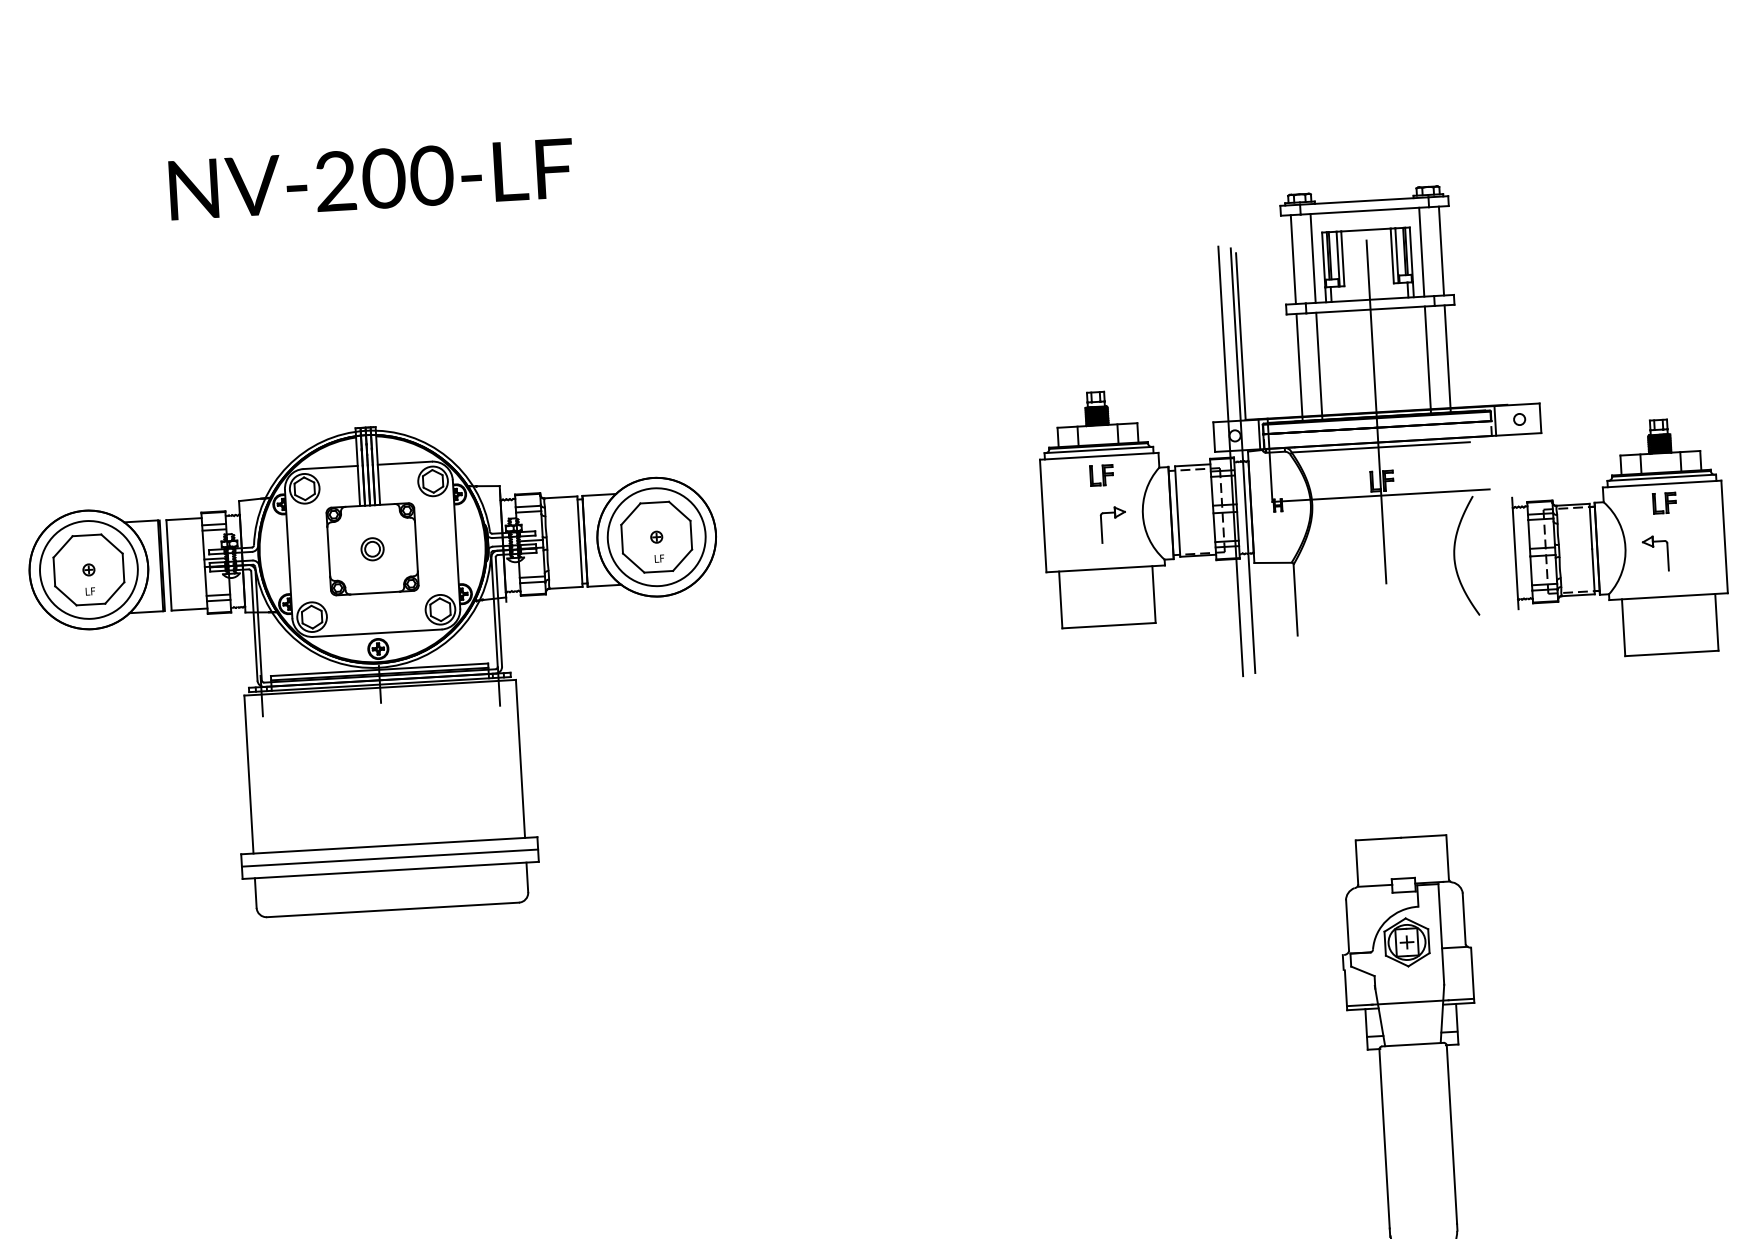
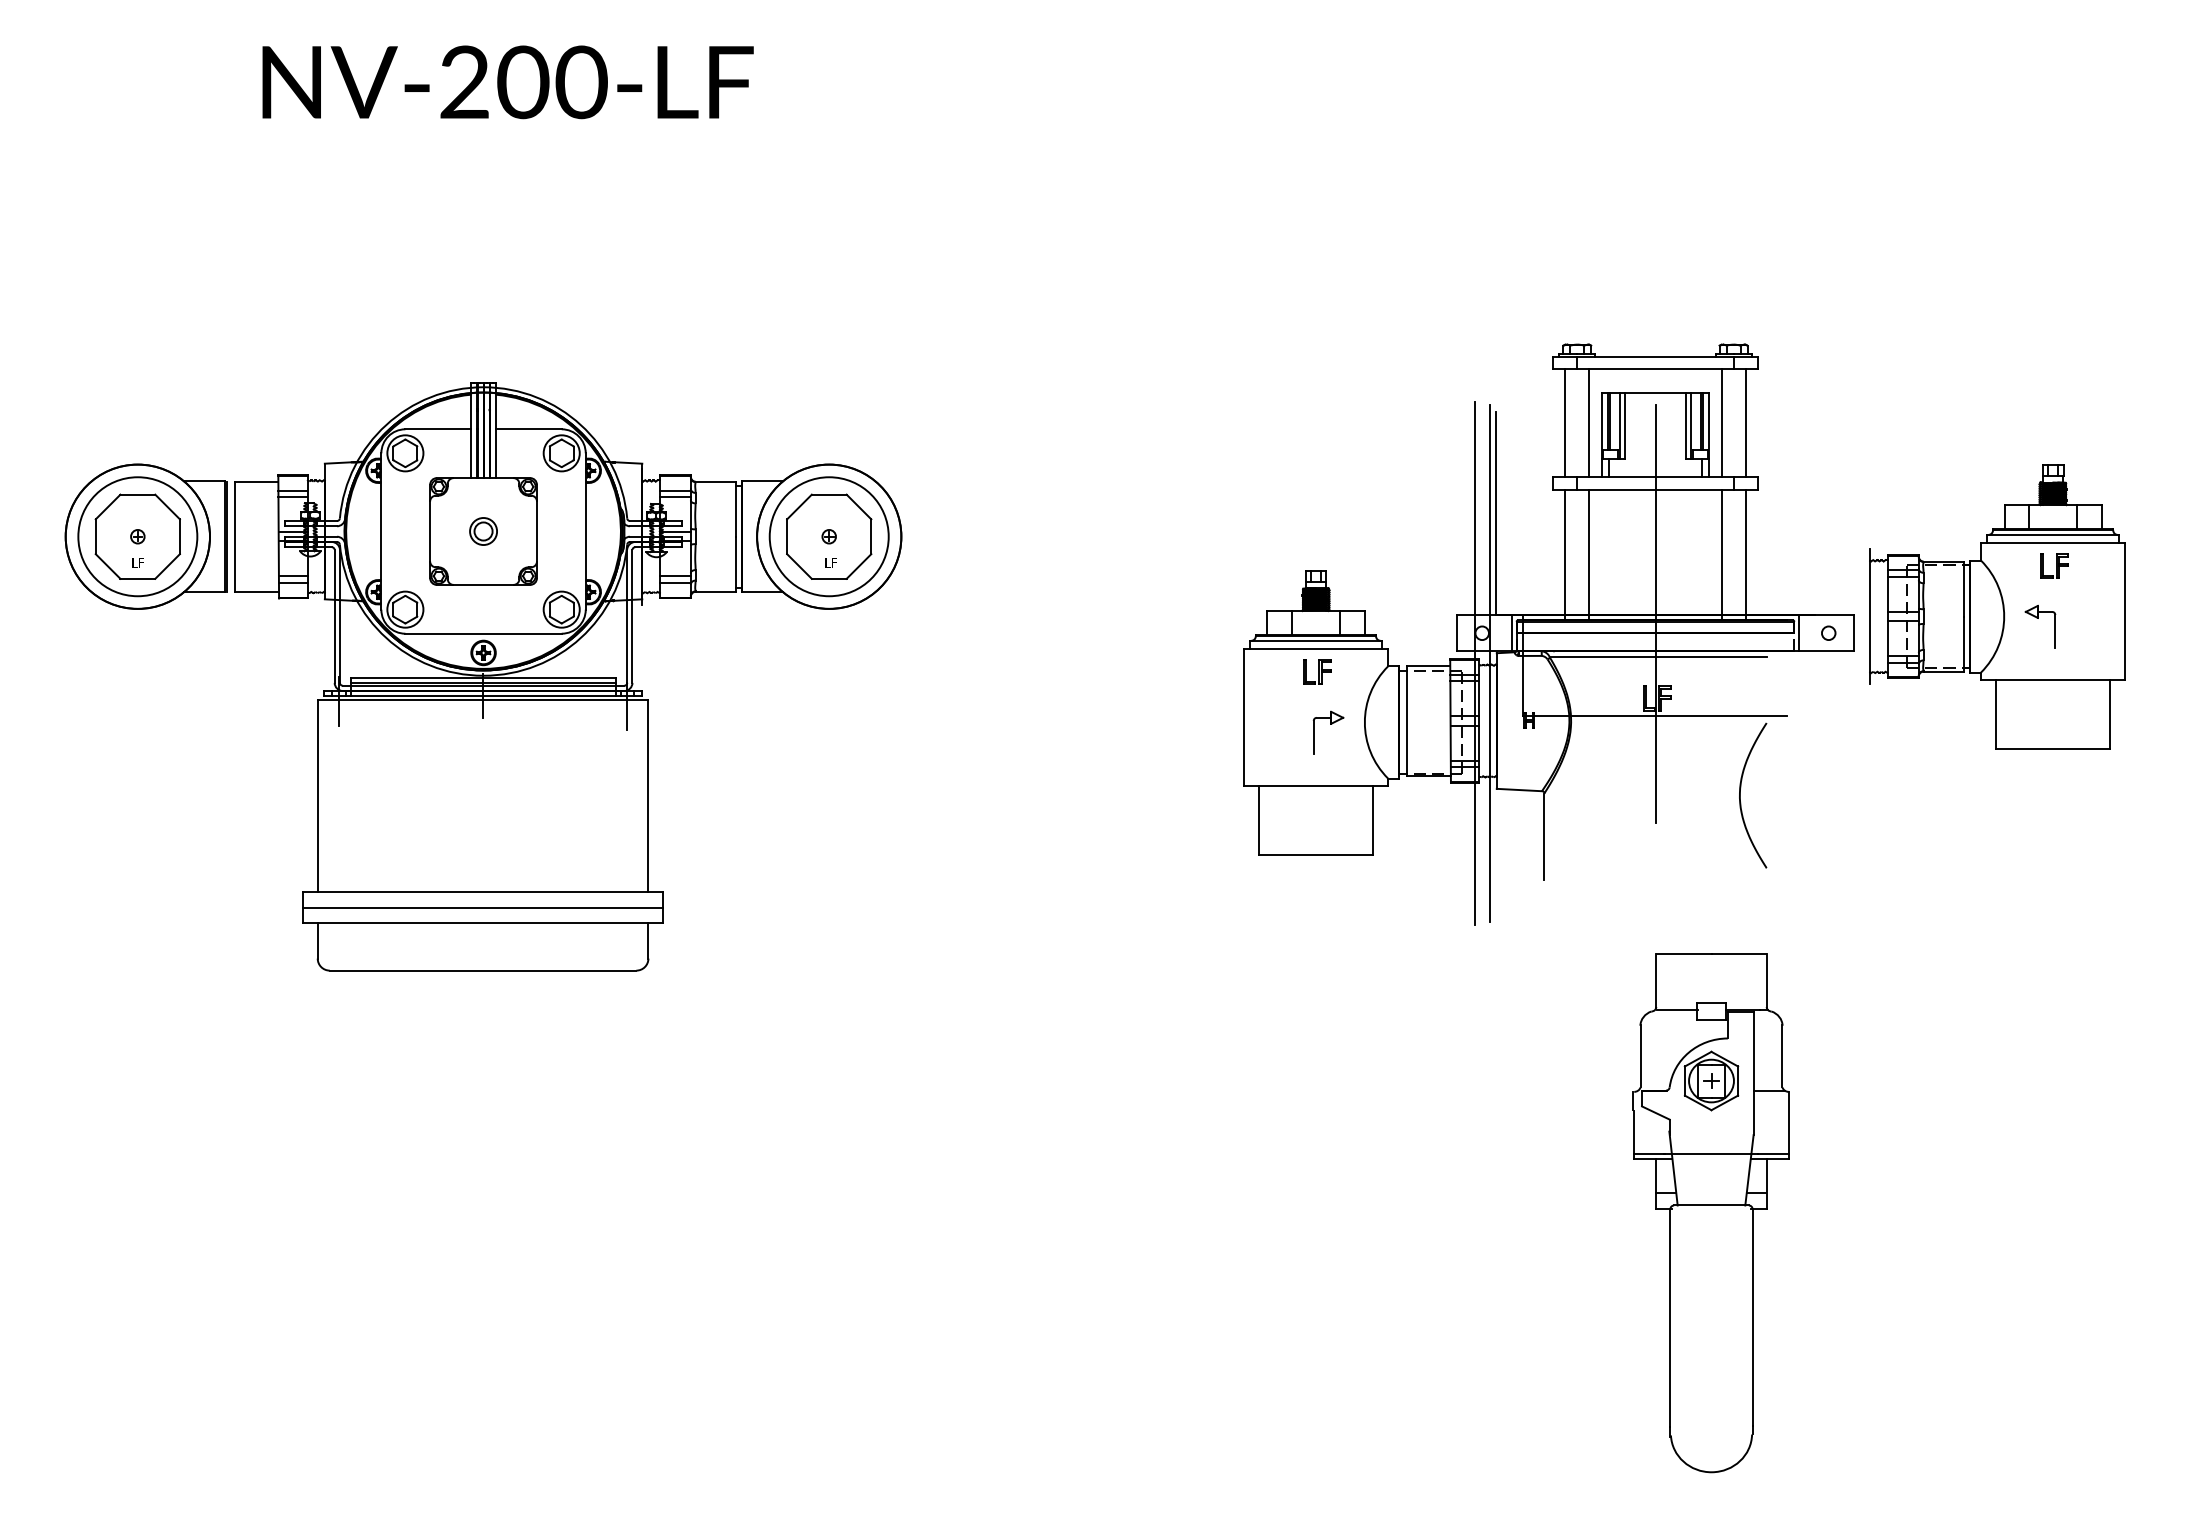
part: (1289, 433) -> (1548, 634), moved

